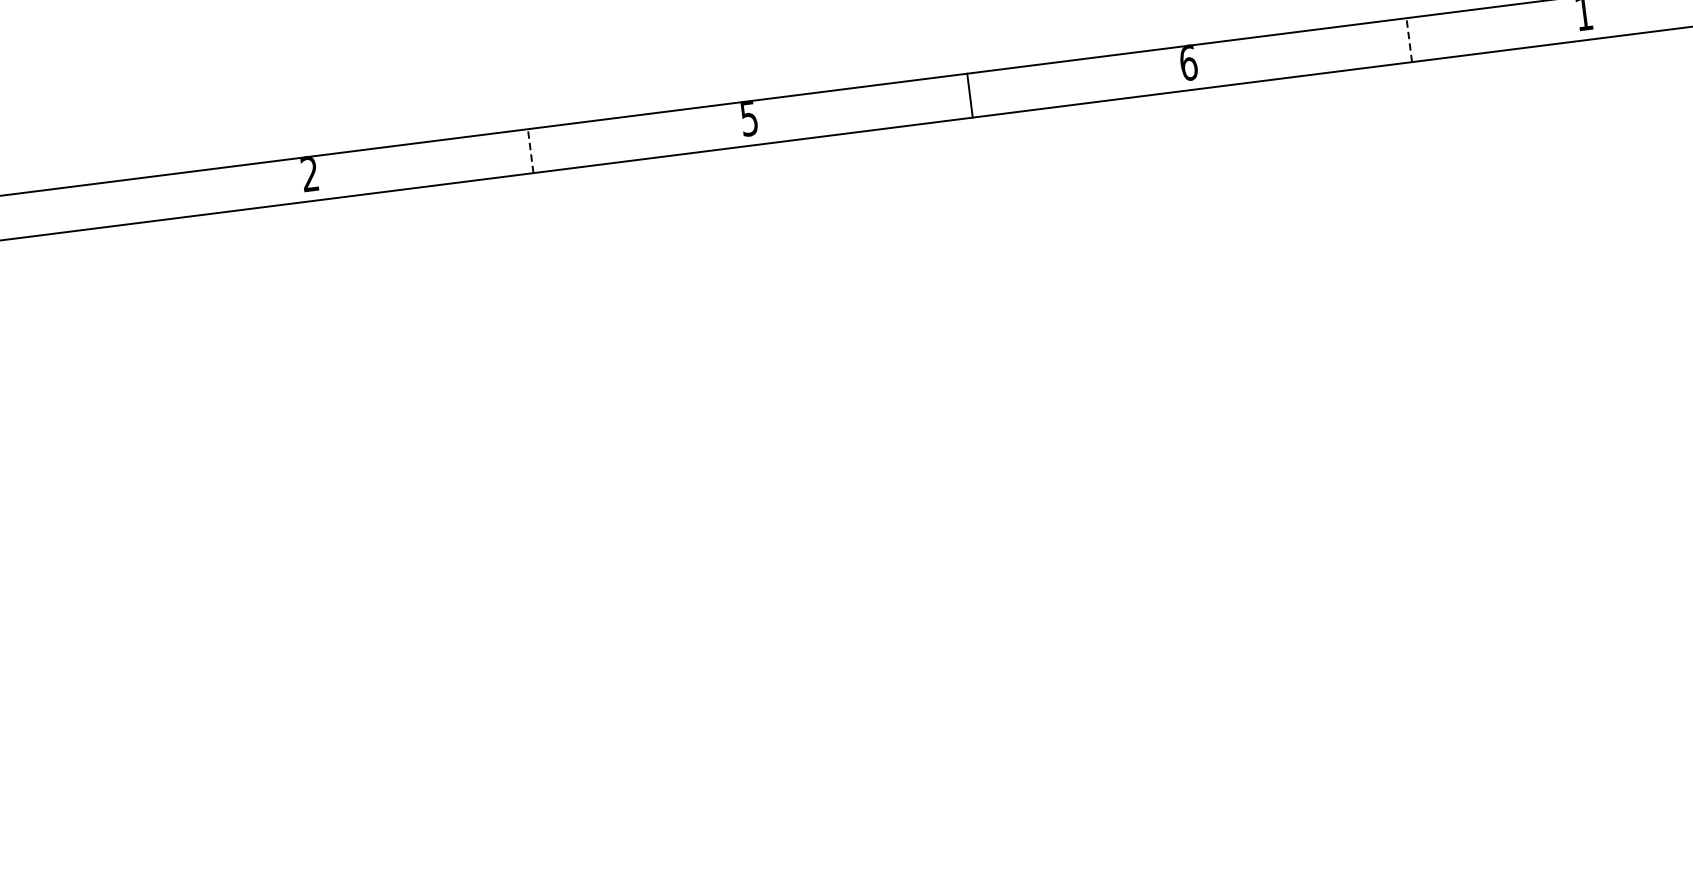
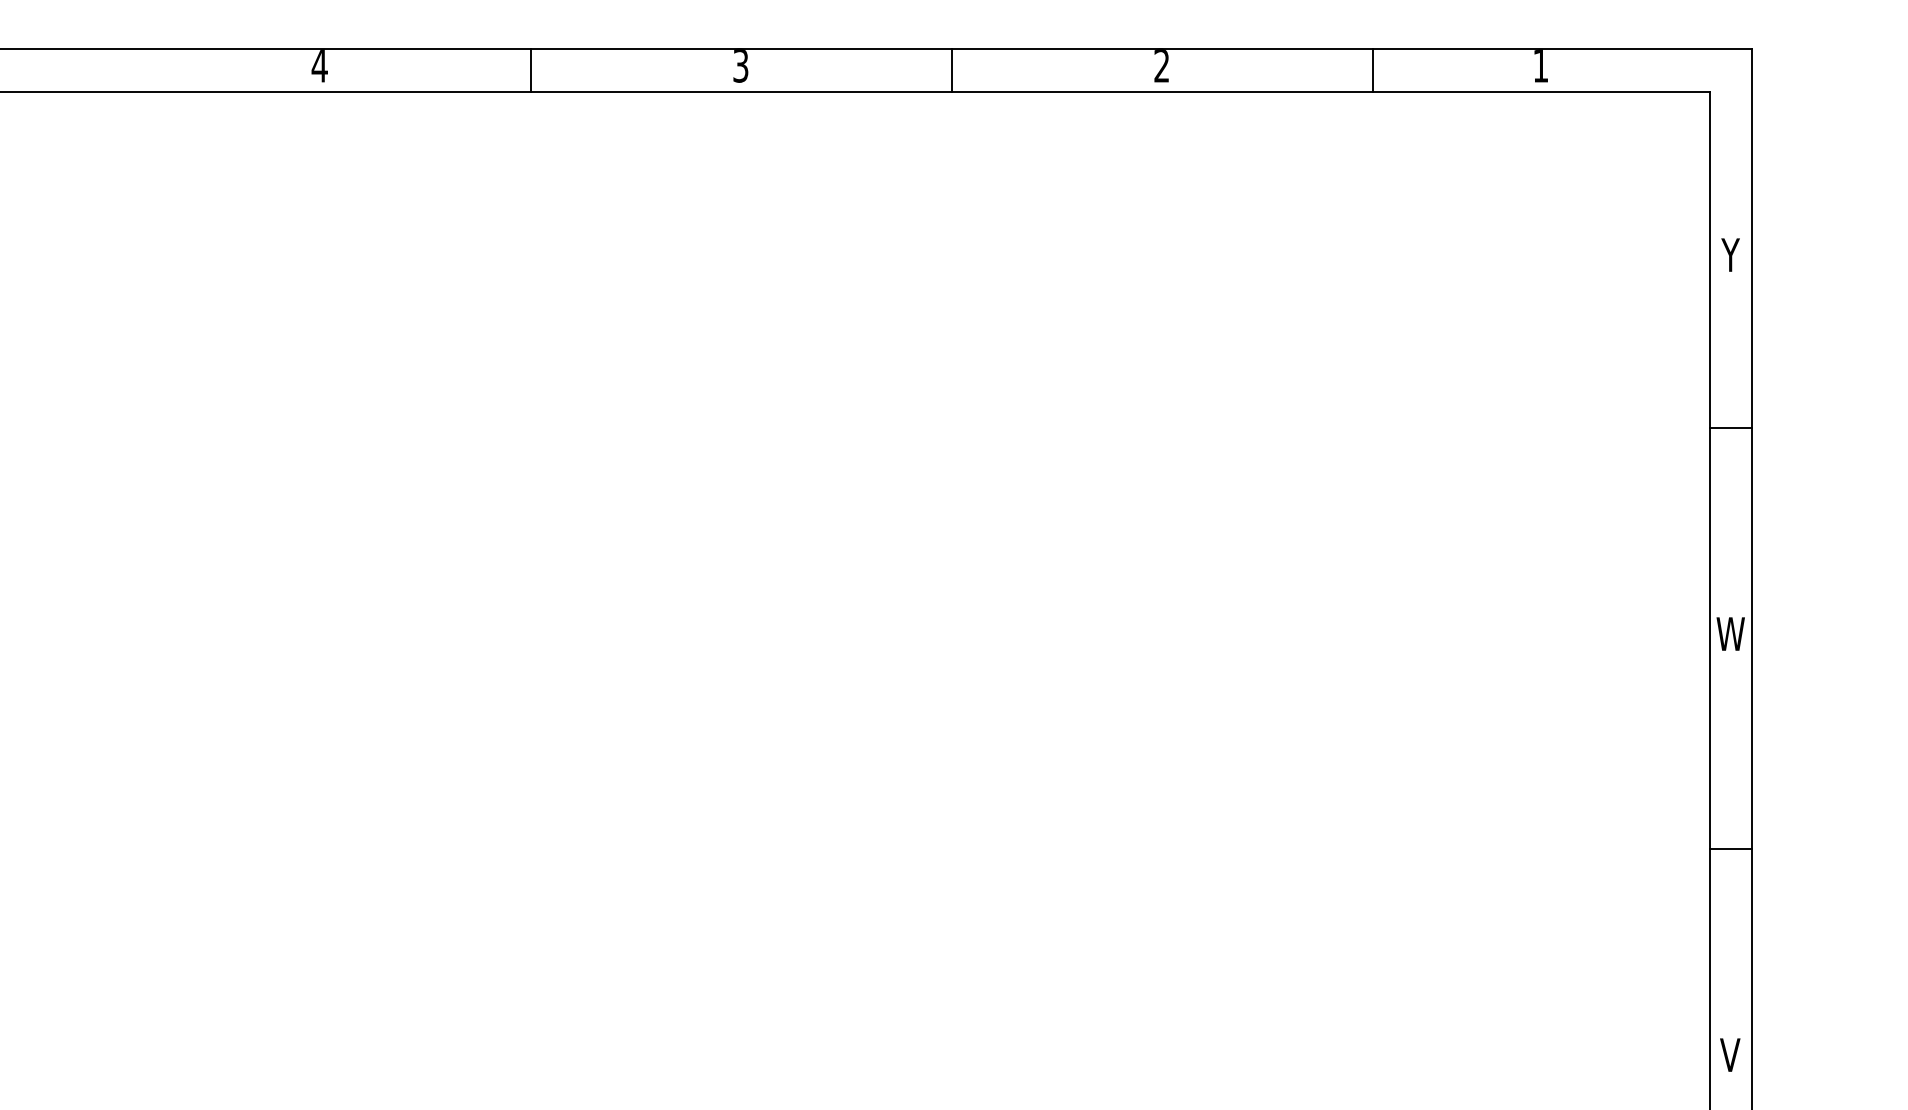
line: (1408, 39) -> (1372, 69), dashed -> solid
text: (1188, 63) -> (1161, 66), 6 -> 2
text: (750, 119) -> (741, 66), 5 -> 3
line: (530, 150) -> (530, 69), dashed -> solid
text: (309, 174) -> (319, 66), 2 -> 4

